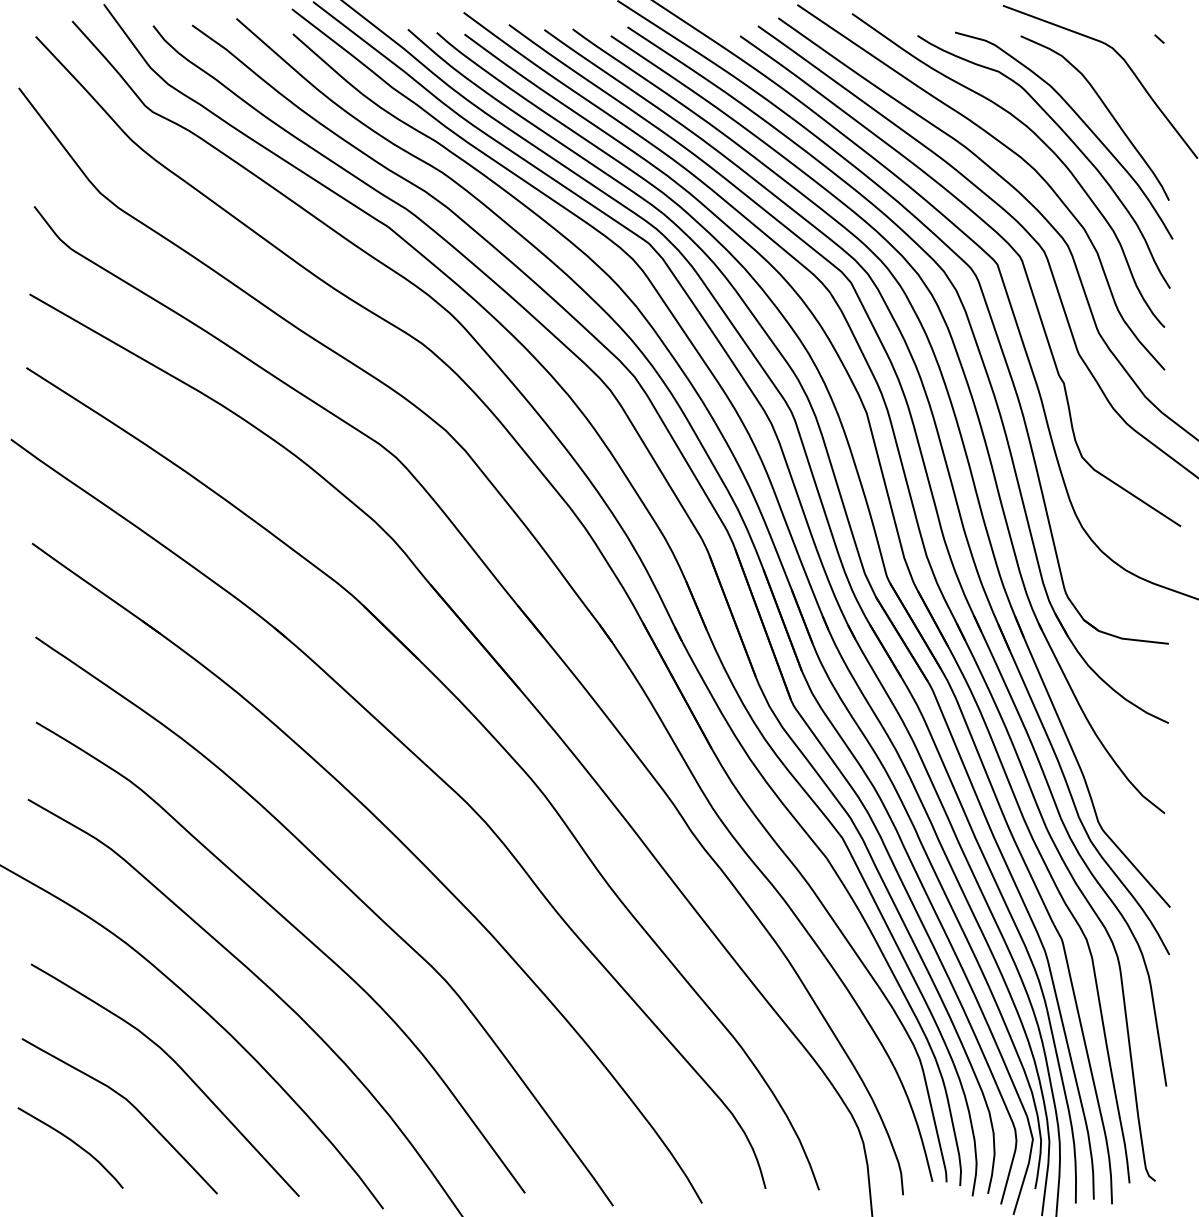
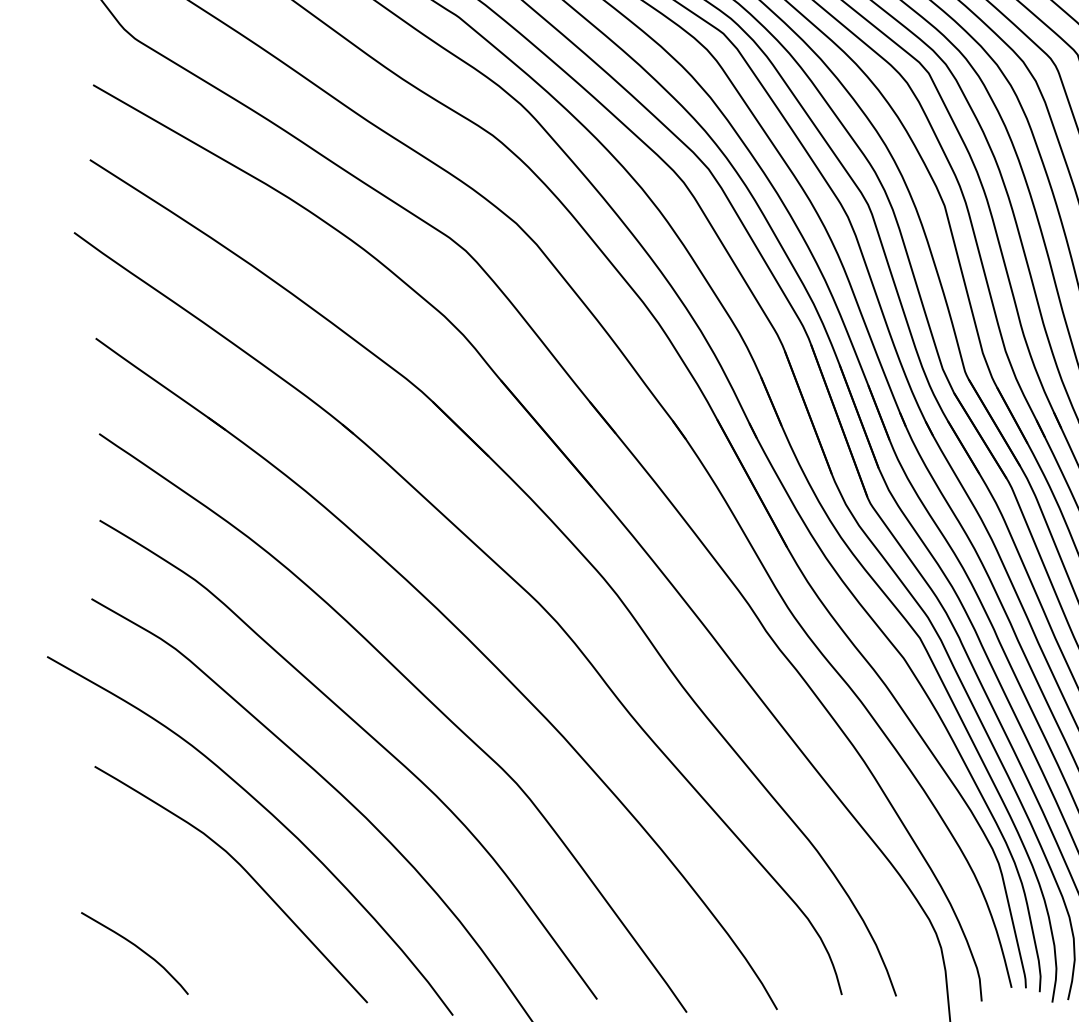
curve: (130, 1104) -> (195, 909), removed

